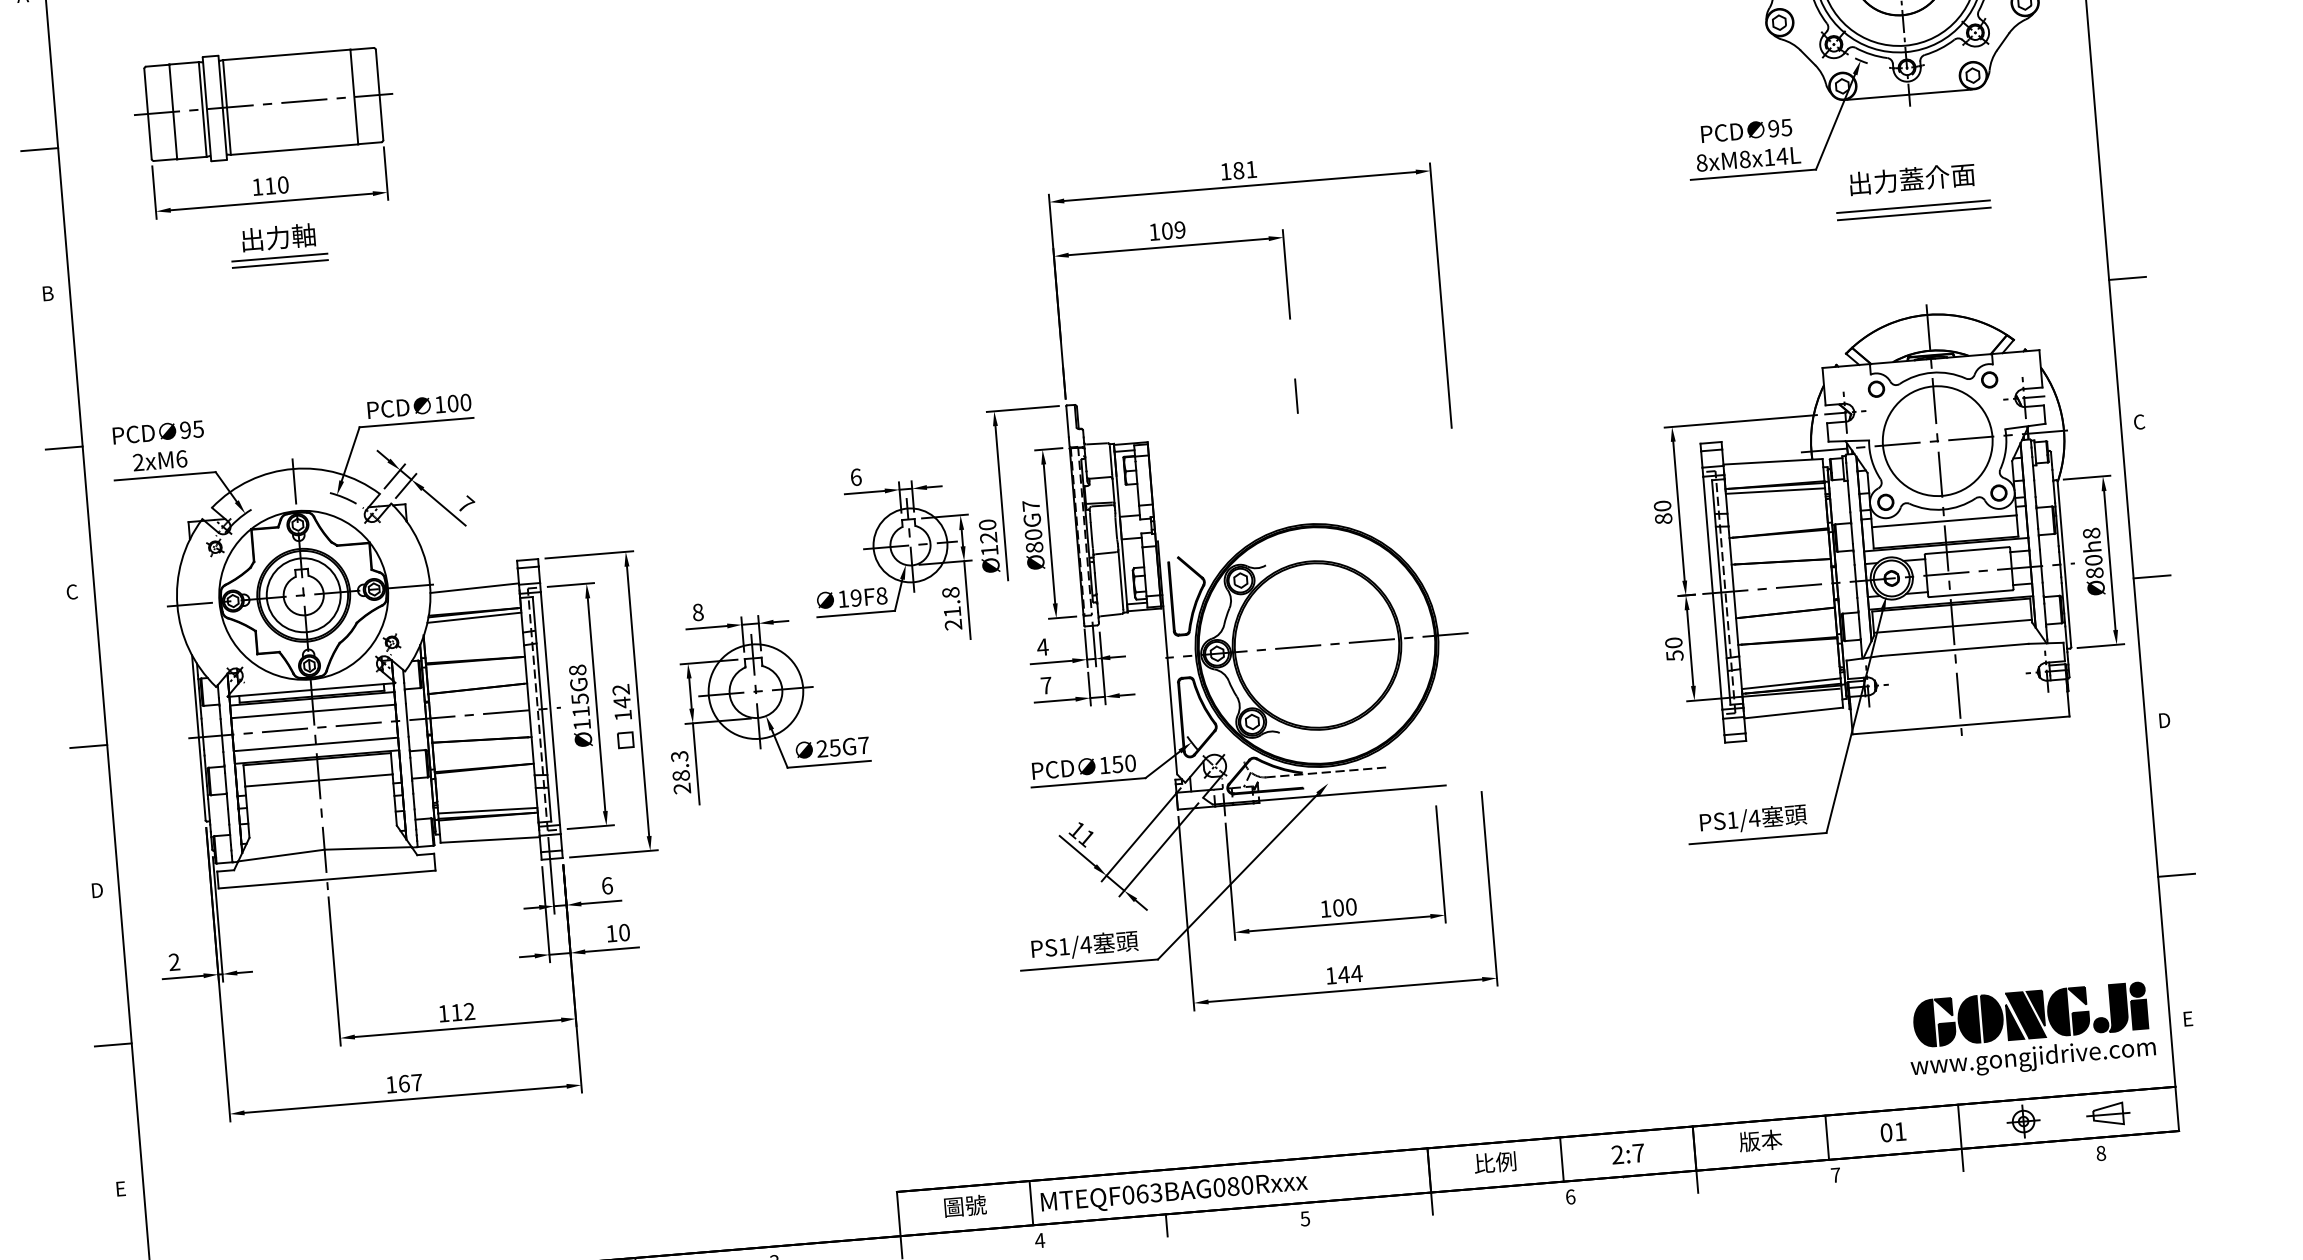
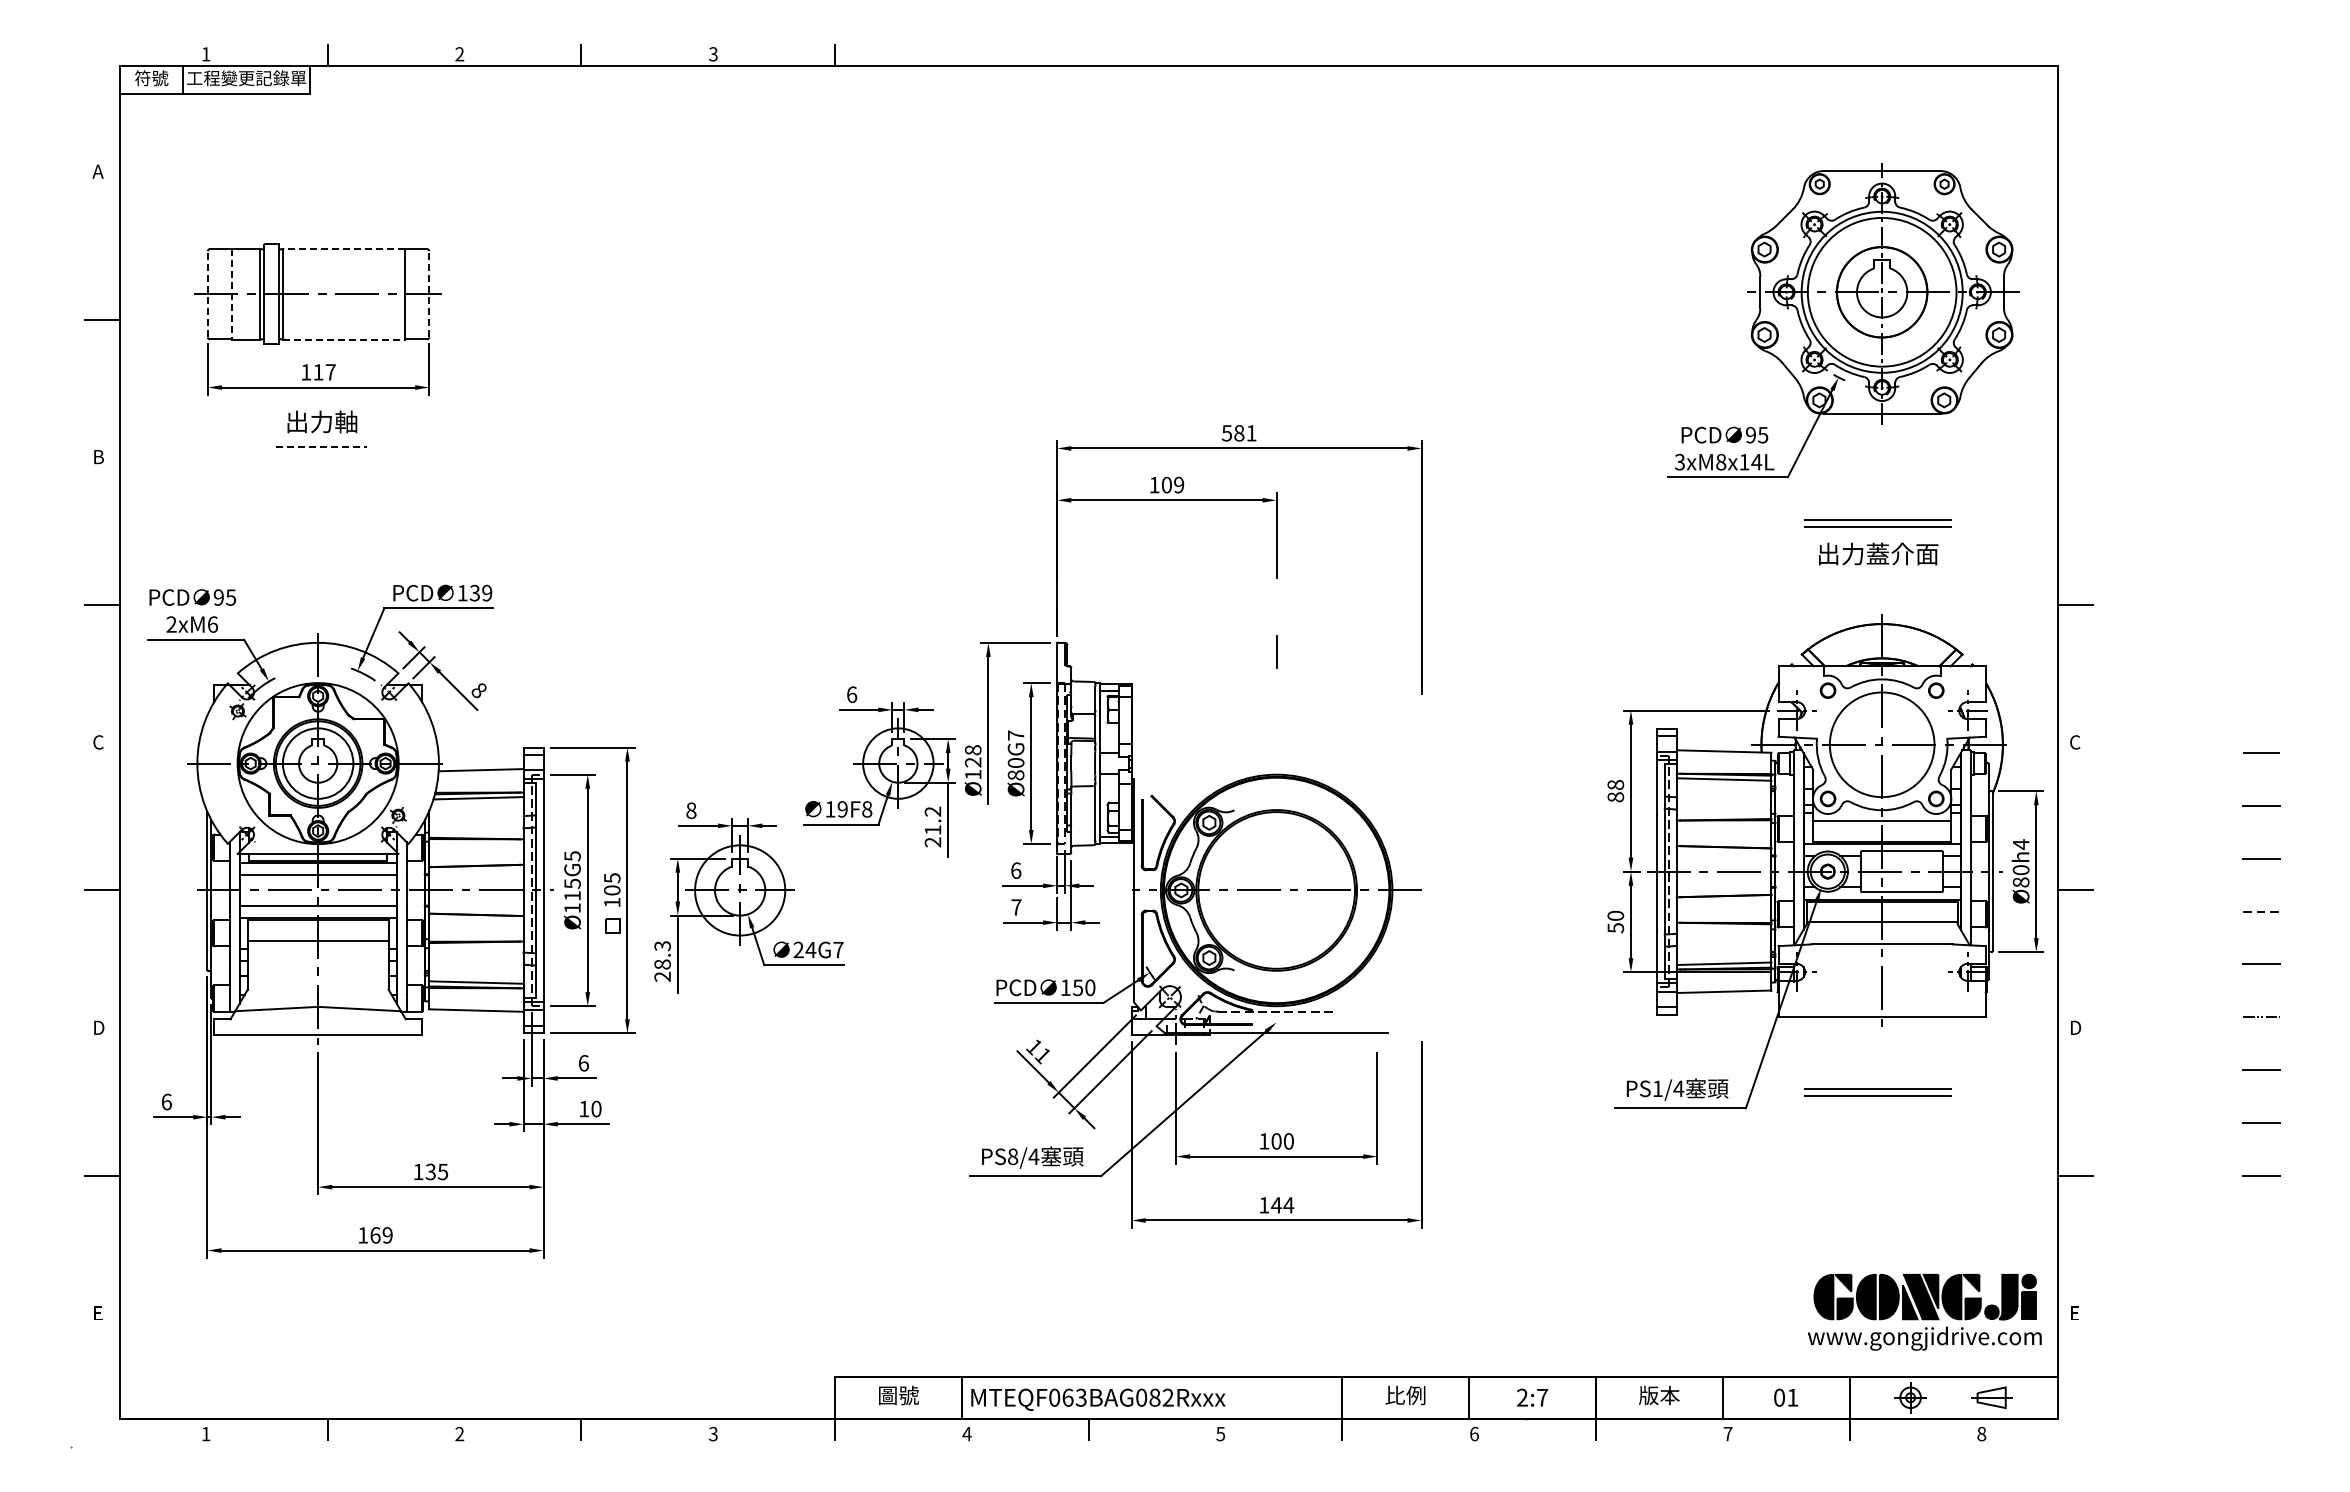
line: (287, 55) -> (344, 249), solid -> dashed
line: (379, 94) -> (429, 293), solid -> dashed
line: (173, 112) -> (232, 294), solid -> dashed
line: (147, 113) -> (207, 293), solid -> dashed
line: (294, 149) -> (344, 339), solid -> dashed
text: (1701, 163) -> (1679, 462), 8xM8x14L -> 3xM8x14L
text: (1225, 171) -> (1226, 433), 181 -> 581
text: (1912, 178) -> (1878, 553), moved
text: (283, 185) -> (330, 372), 110 -> 117
line: (279, 258) -> (321, 441), removed
line: (281, 264) -> (322, 447), solid -> dashed
text: (458, 403) -> (480, 593), 100 -> 139
text: (466, 503) -> (479, 689), 7 -> 8
text: (1662, 505) -> (1615, 784), 80 -> 88
text: (987, 525) -> (973, 750), Ø120 -> Ø128
text: (2090, 533) -> (2020, 844), Ø80h8 -> Ø80h4
text: (950, 592) -> (932, 811), 21.8 -> 21.2
text: (1042, 647) -> (1015, 870), 4 -> 6
text: (577, 670) -> (572, 856), Ø115G8 -> Ø115G5
text: (621, 696) -> (612, 884), 142 -> 105
text: (834, 748) -> (810, 950), 25G7 -> 24G7
part: (1962, 805) -> (1877, 1092), added
text: (1064, 946) -> (1013, 1156), PS1/4 -> PS8/4
text: (174, 961) -> (166, 1101), 2 -> 6
text: (462, 1011) -> (436, 1171), 112 -> 135
text: (416, 1082) -> (387, 1235), 167 -> 169
text: (1246, 1185) -> (1167, 1397), MTEQF063BAG080Rxxx -> MTEQF063BAG082Rxxx

